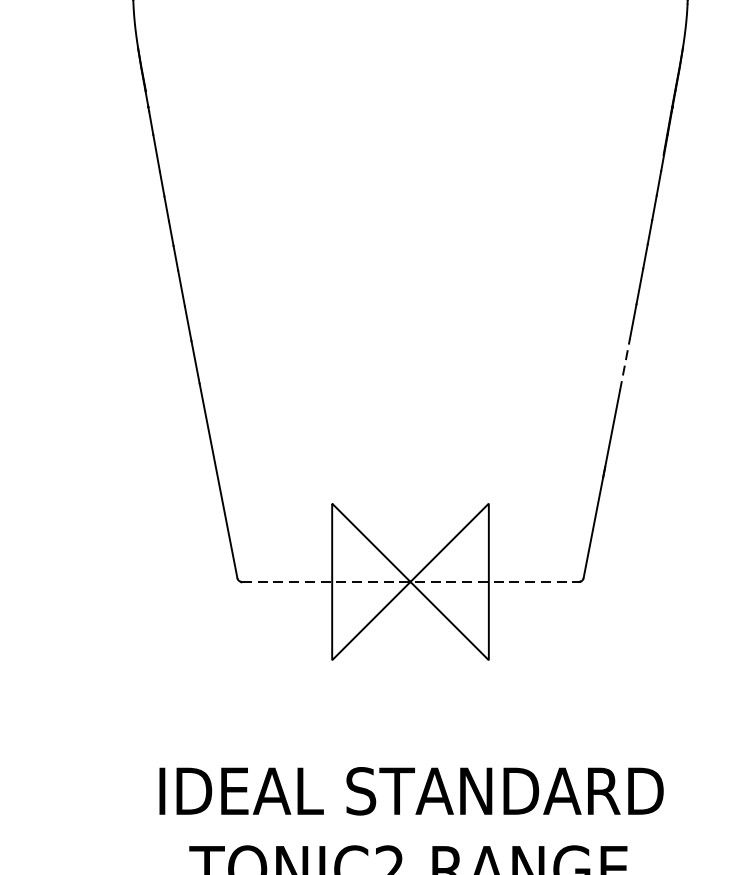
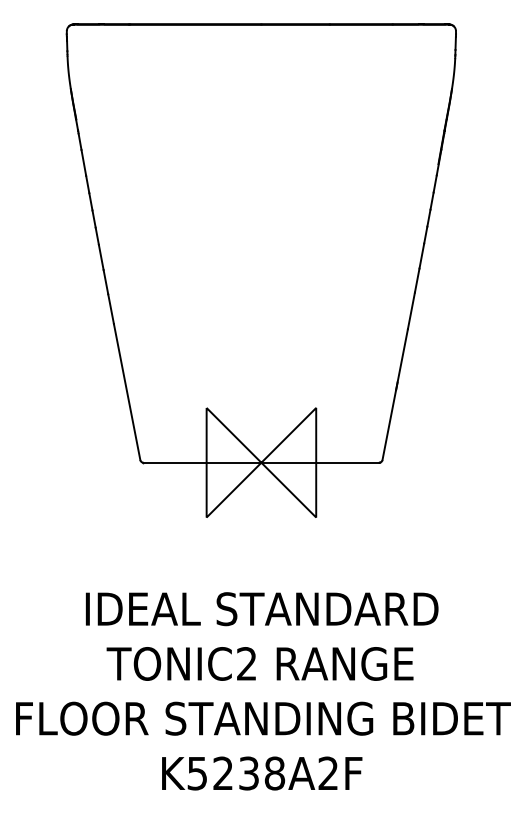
line: (625, 364) -> (411, 310), dashed -> solid
line: (410, 581) -> (261, 462), dashed -> solid

